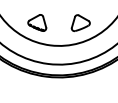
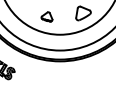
part: (37, 21) -> (46, 16), size x0.7

